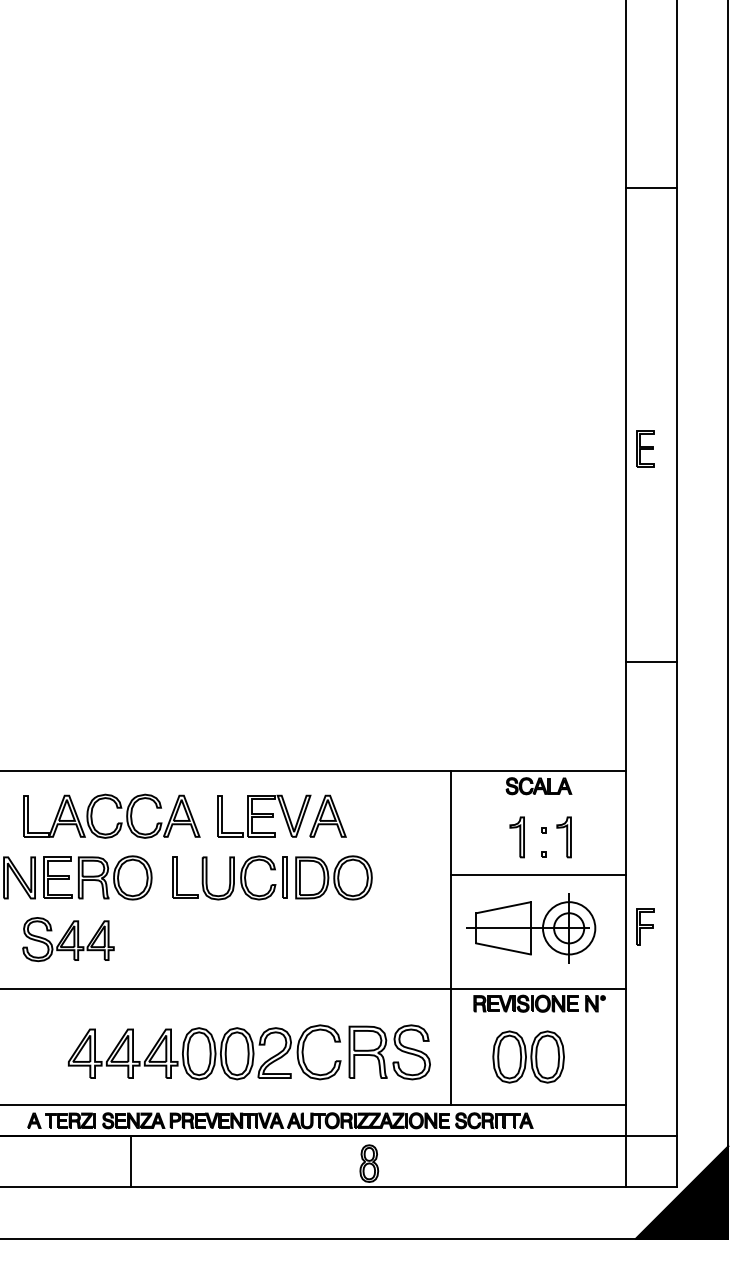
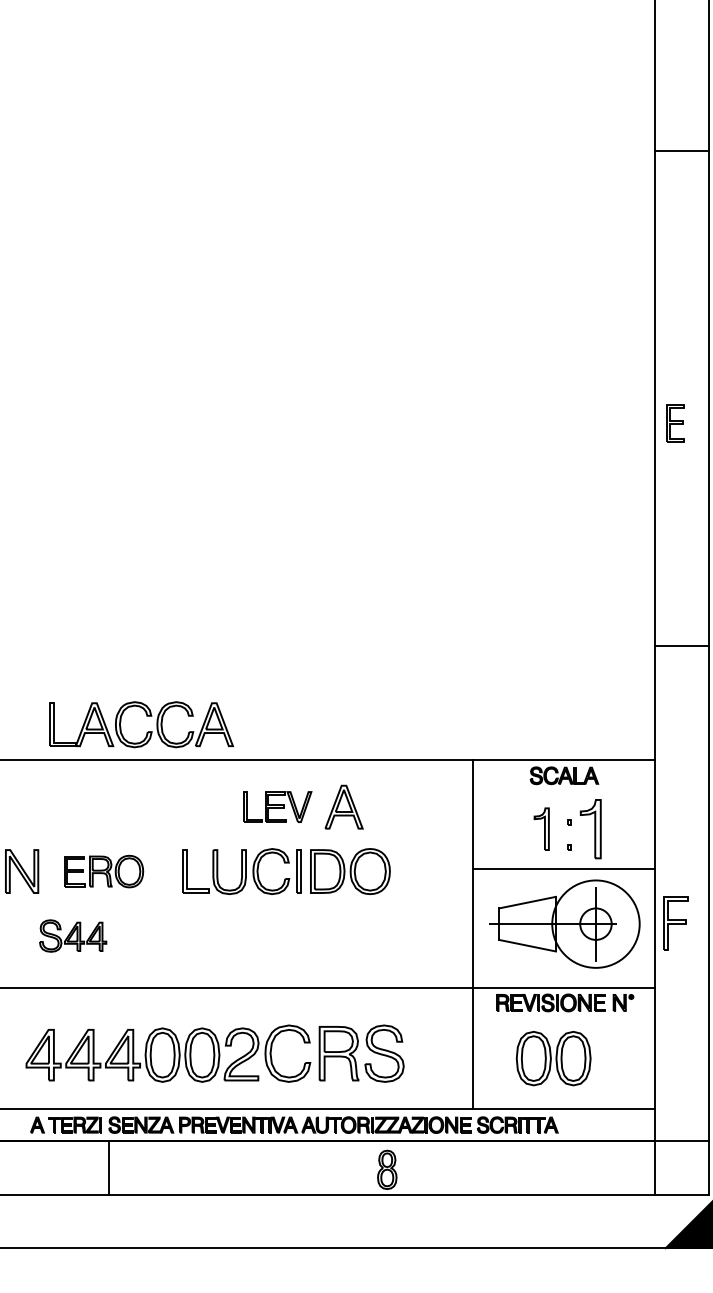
part: (116, 808) -> (146, 716), moved
part: (264, 815) -> (277, 806), size x0.7
part: (563, 837) -> (590, 829), size x1.4
part: (97, 877) -> (103, 871), size x0.7
part: (645, 926) -> (675, 922), size x1.4
circle: (568, 928) -> (595, 924), size x1.6
part: (68, 939) -> (73, 935), size x0.7
part: (248, 1052) -> (214, 1053), moved
line: (131, 1161) -> (108, 1167), moved

